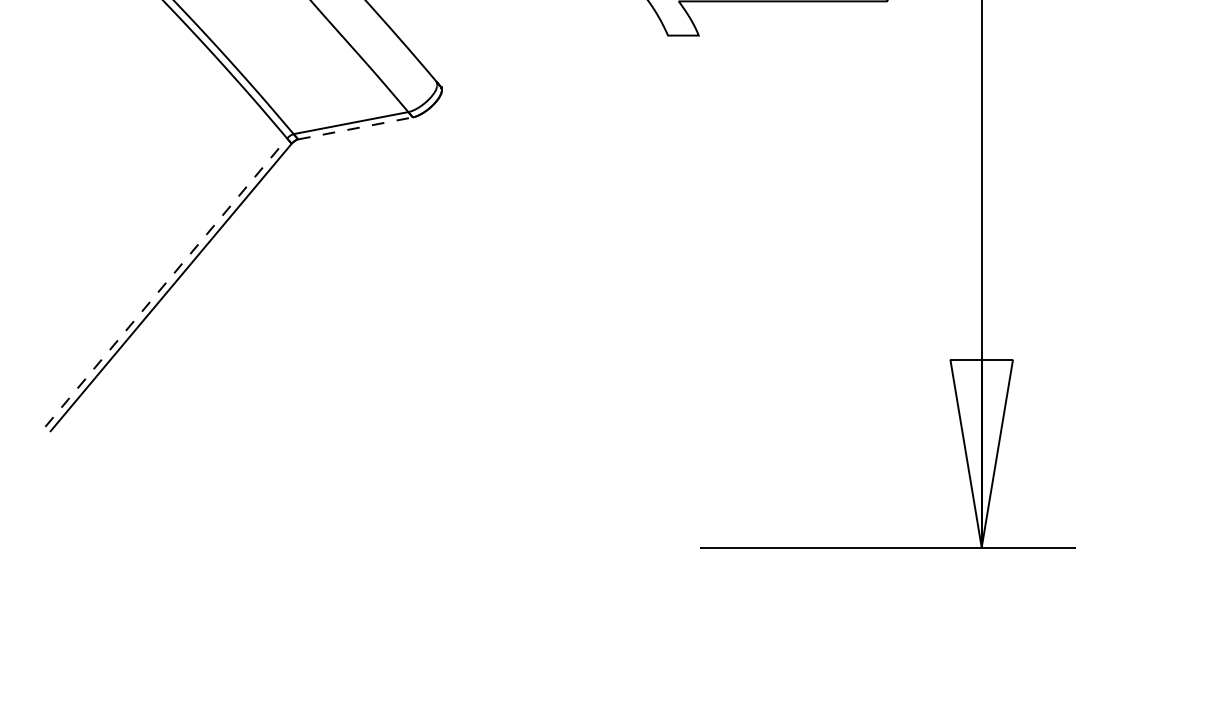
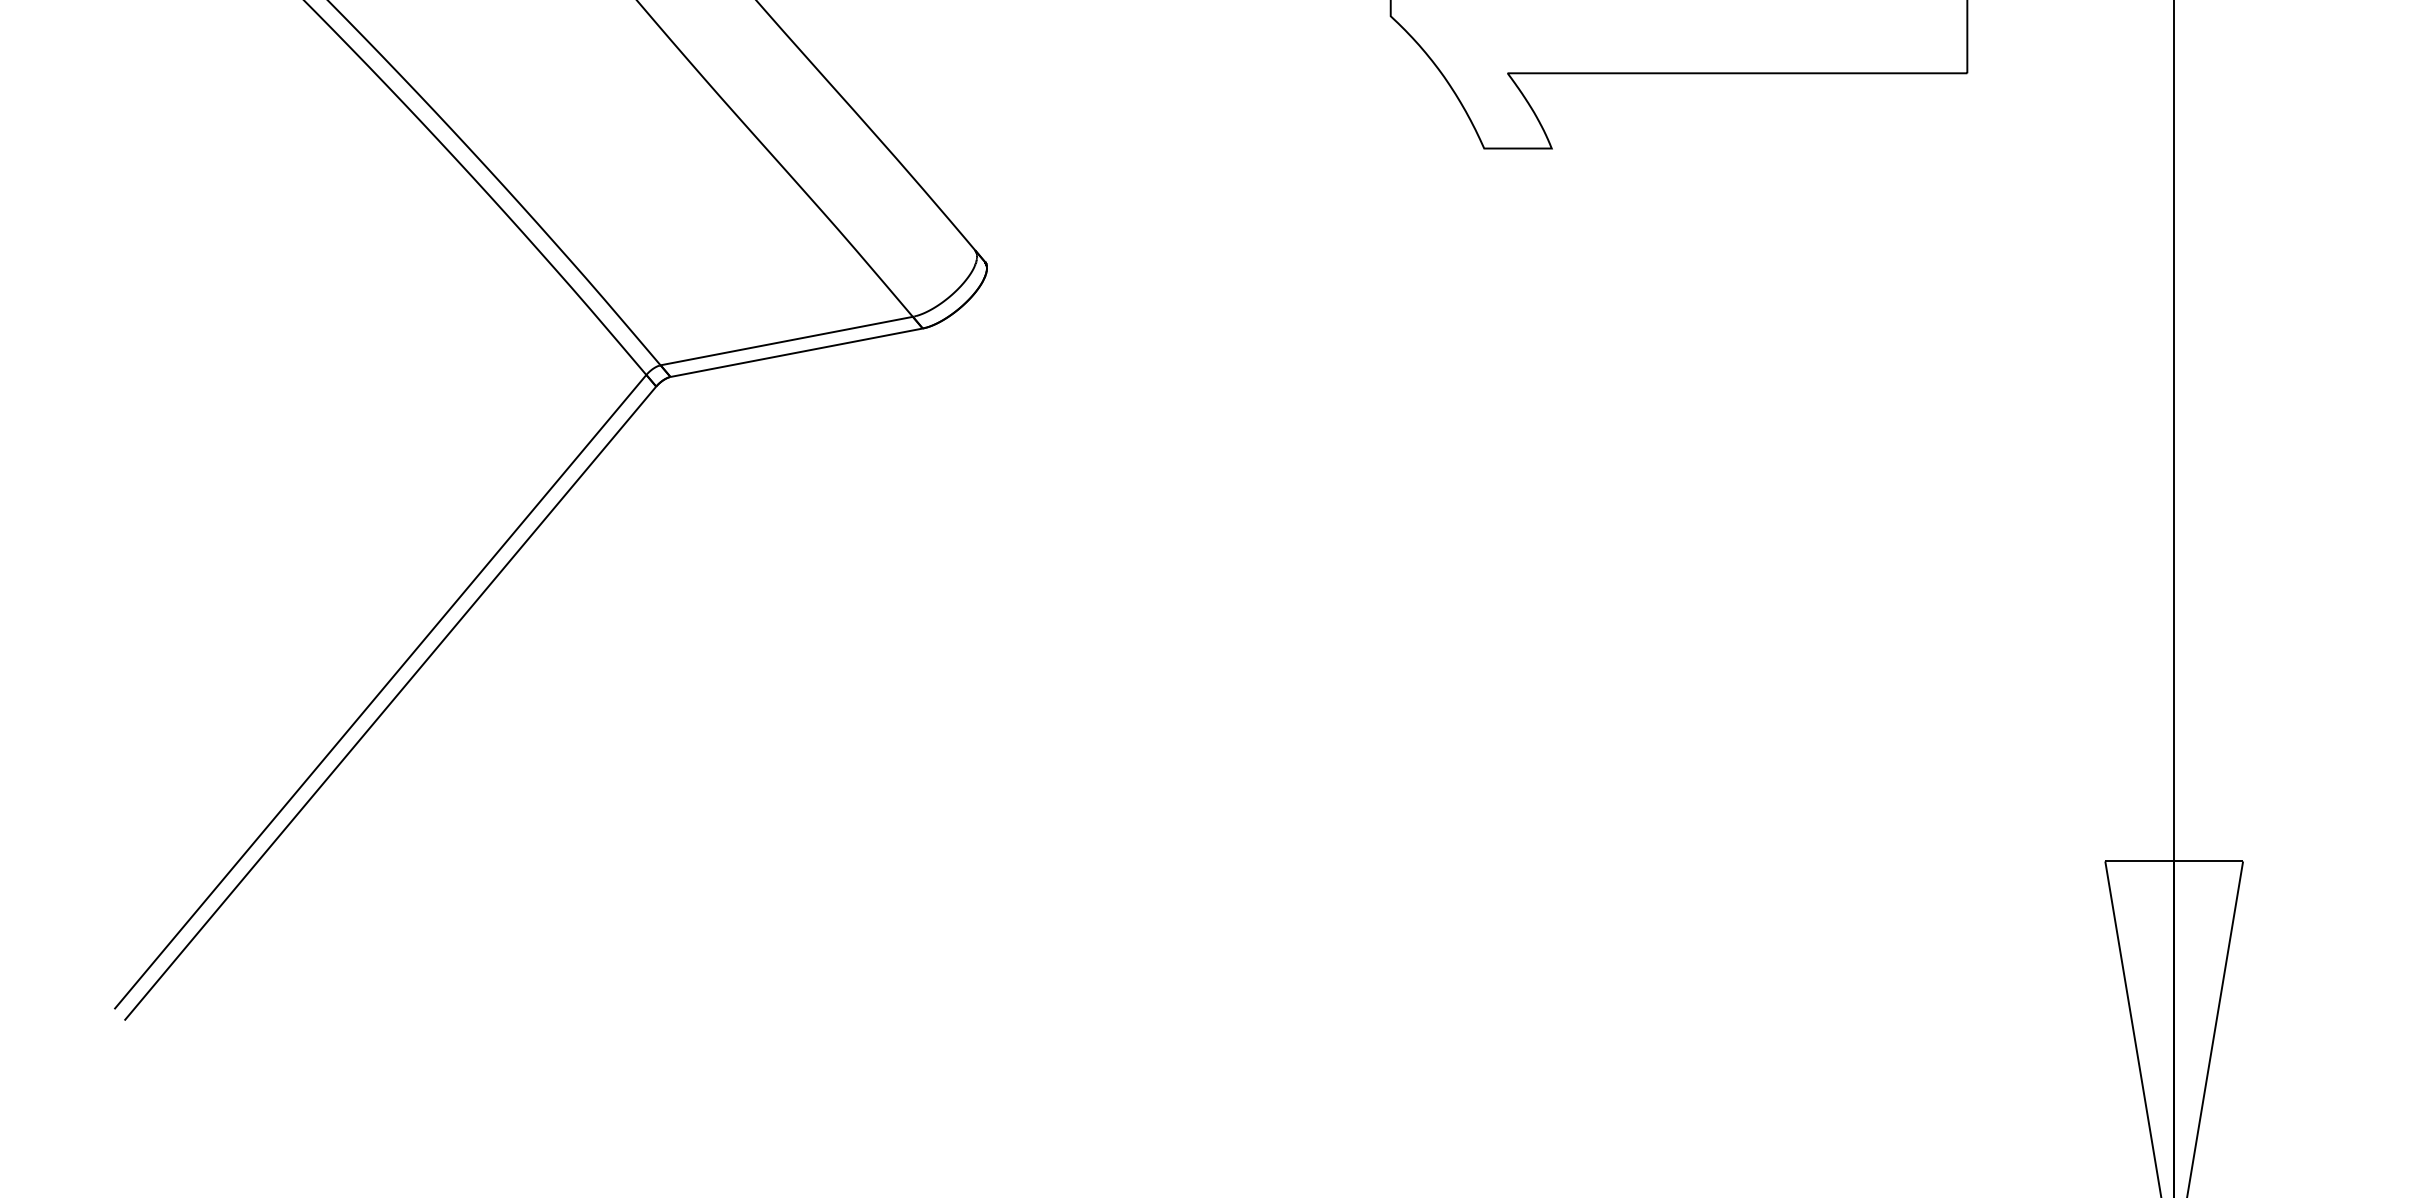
line: (356, 128) -> (798, 352), dashed -> solid
line: (166, 282) -> (380, 691), dashed -> solid

